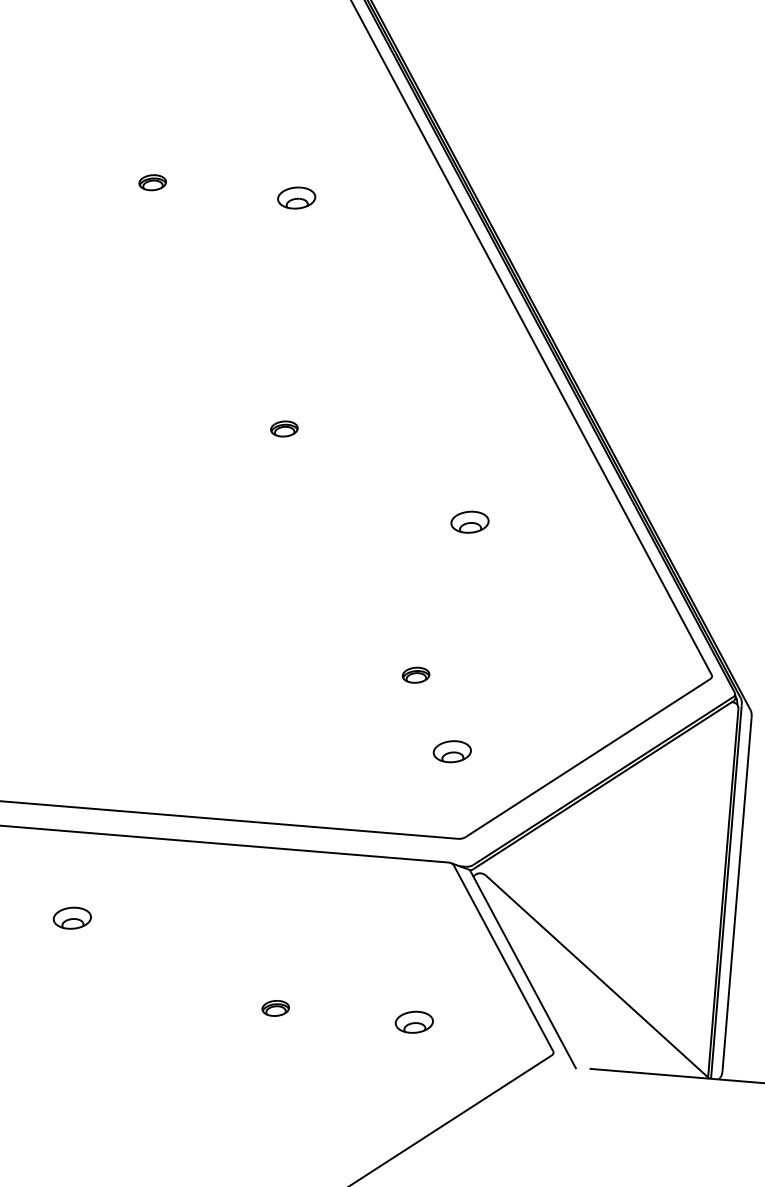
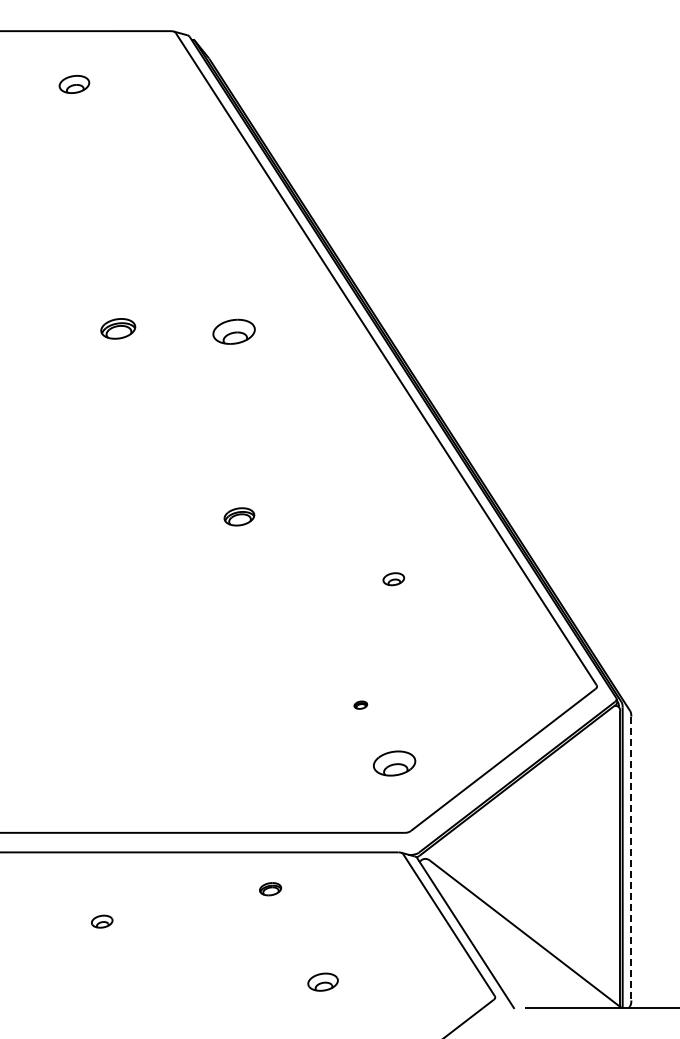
part: (151, 183) -> (117, 329), size x1.6
part: (295, 197) -> (233, 331), size x1.4
part: (284, 429) -> (239, 517), size x1.4
part: (469, 521) -> (393, 578), size x0.7
part: (415, 675) -> (360, 705), size x0.6
part: (452, 751) -> (394, 763), size x1.4
line: (737, 893) -> (631, 858), solid -> dashed
part: (71, 918) -> (101, 921), size x0.7
part: (275, 1008) -> (270, 889), moved
part: (413, 1021) -> (322, 981), moved

